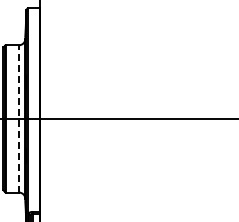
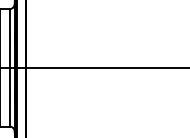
line: (19, 118) -> (10, 67), dashed -> solid

